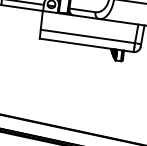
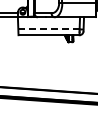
line: (87, 36) -> (48, 29), solid -> dashed

